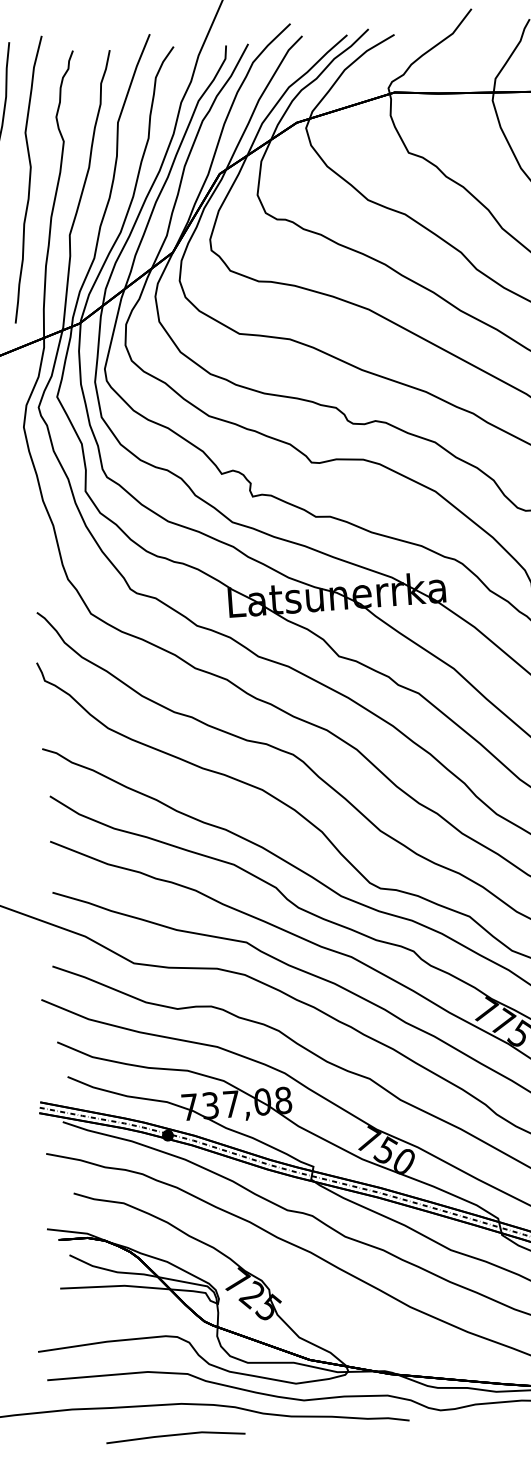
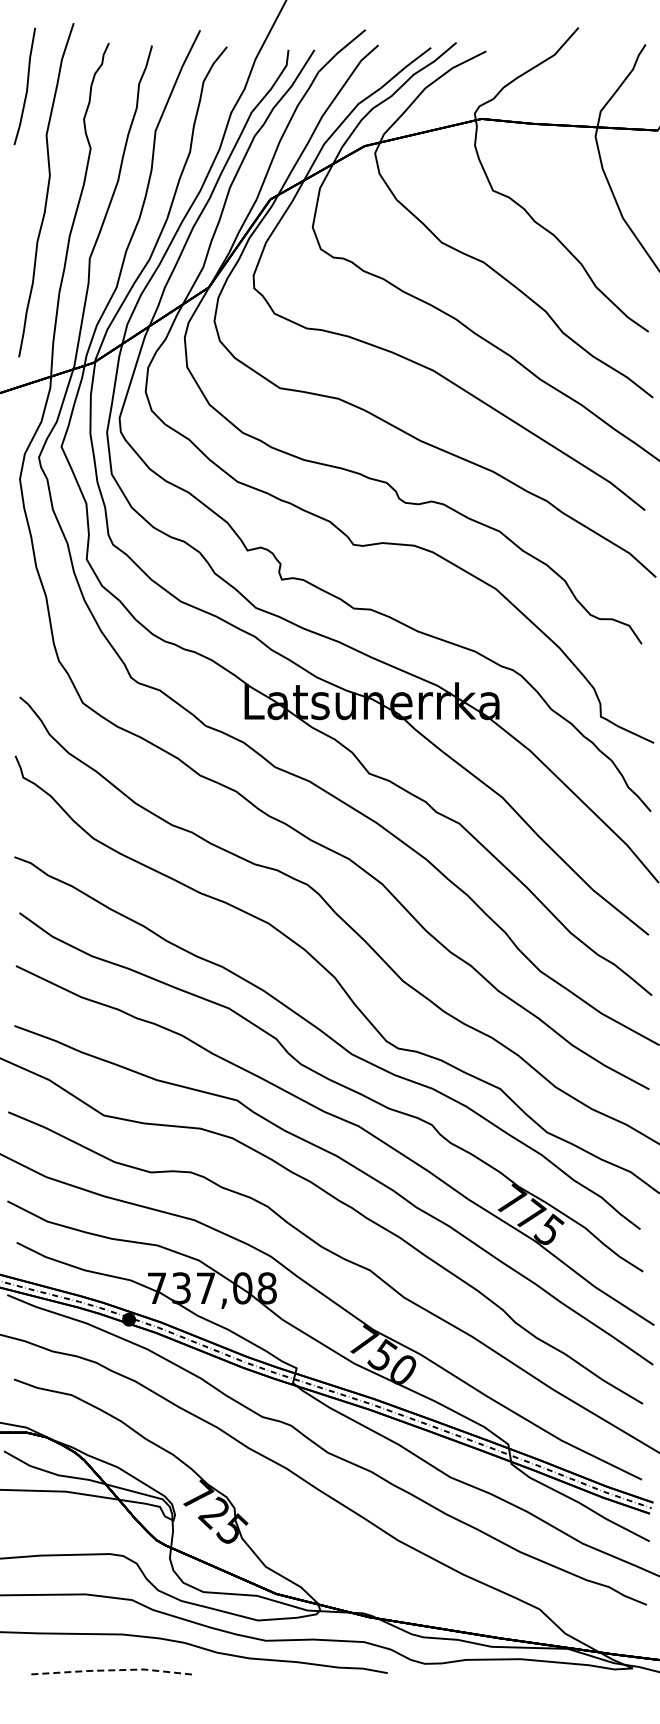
line: (176, 1435) -> (113, 1670), solid -> dashed

